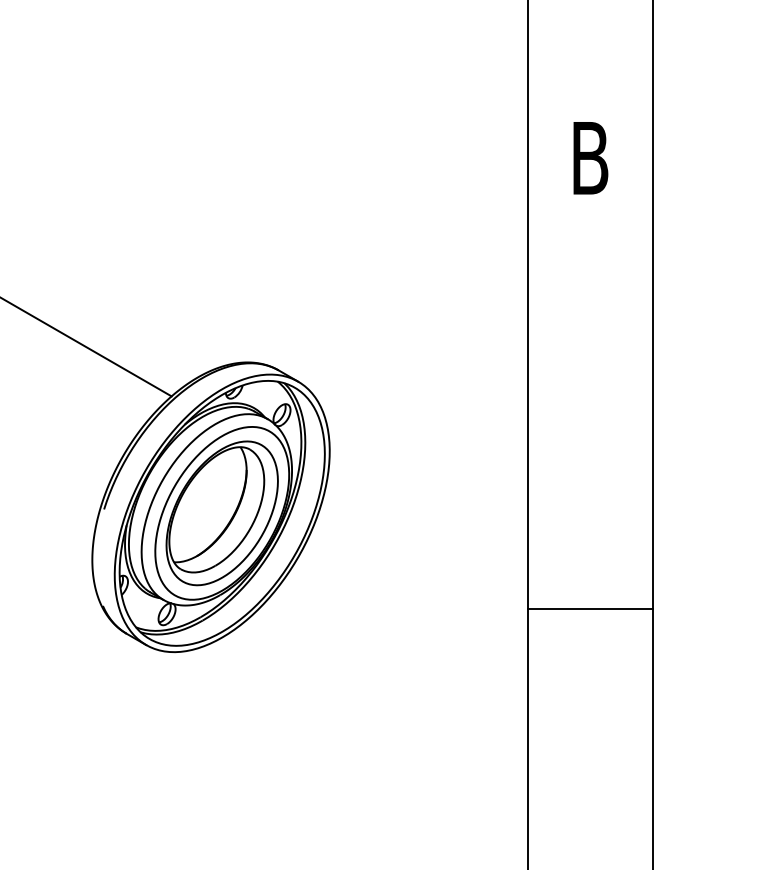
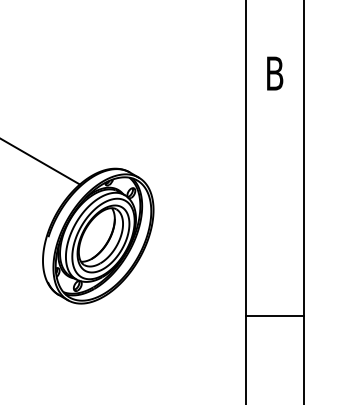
line: (591, 608) -> (275, 315), moved

